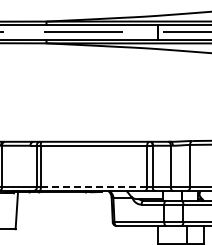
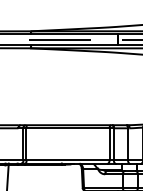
line: (94, 186) -> (68, 160), dashed -> solid

